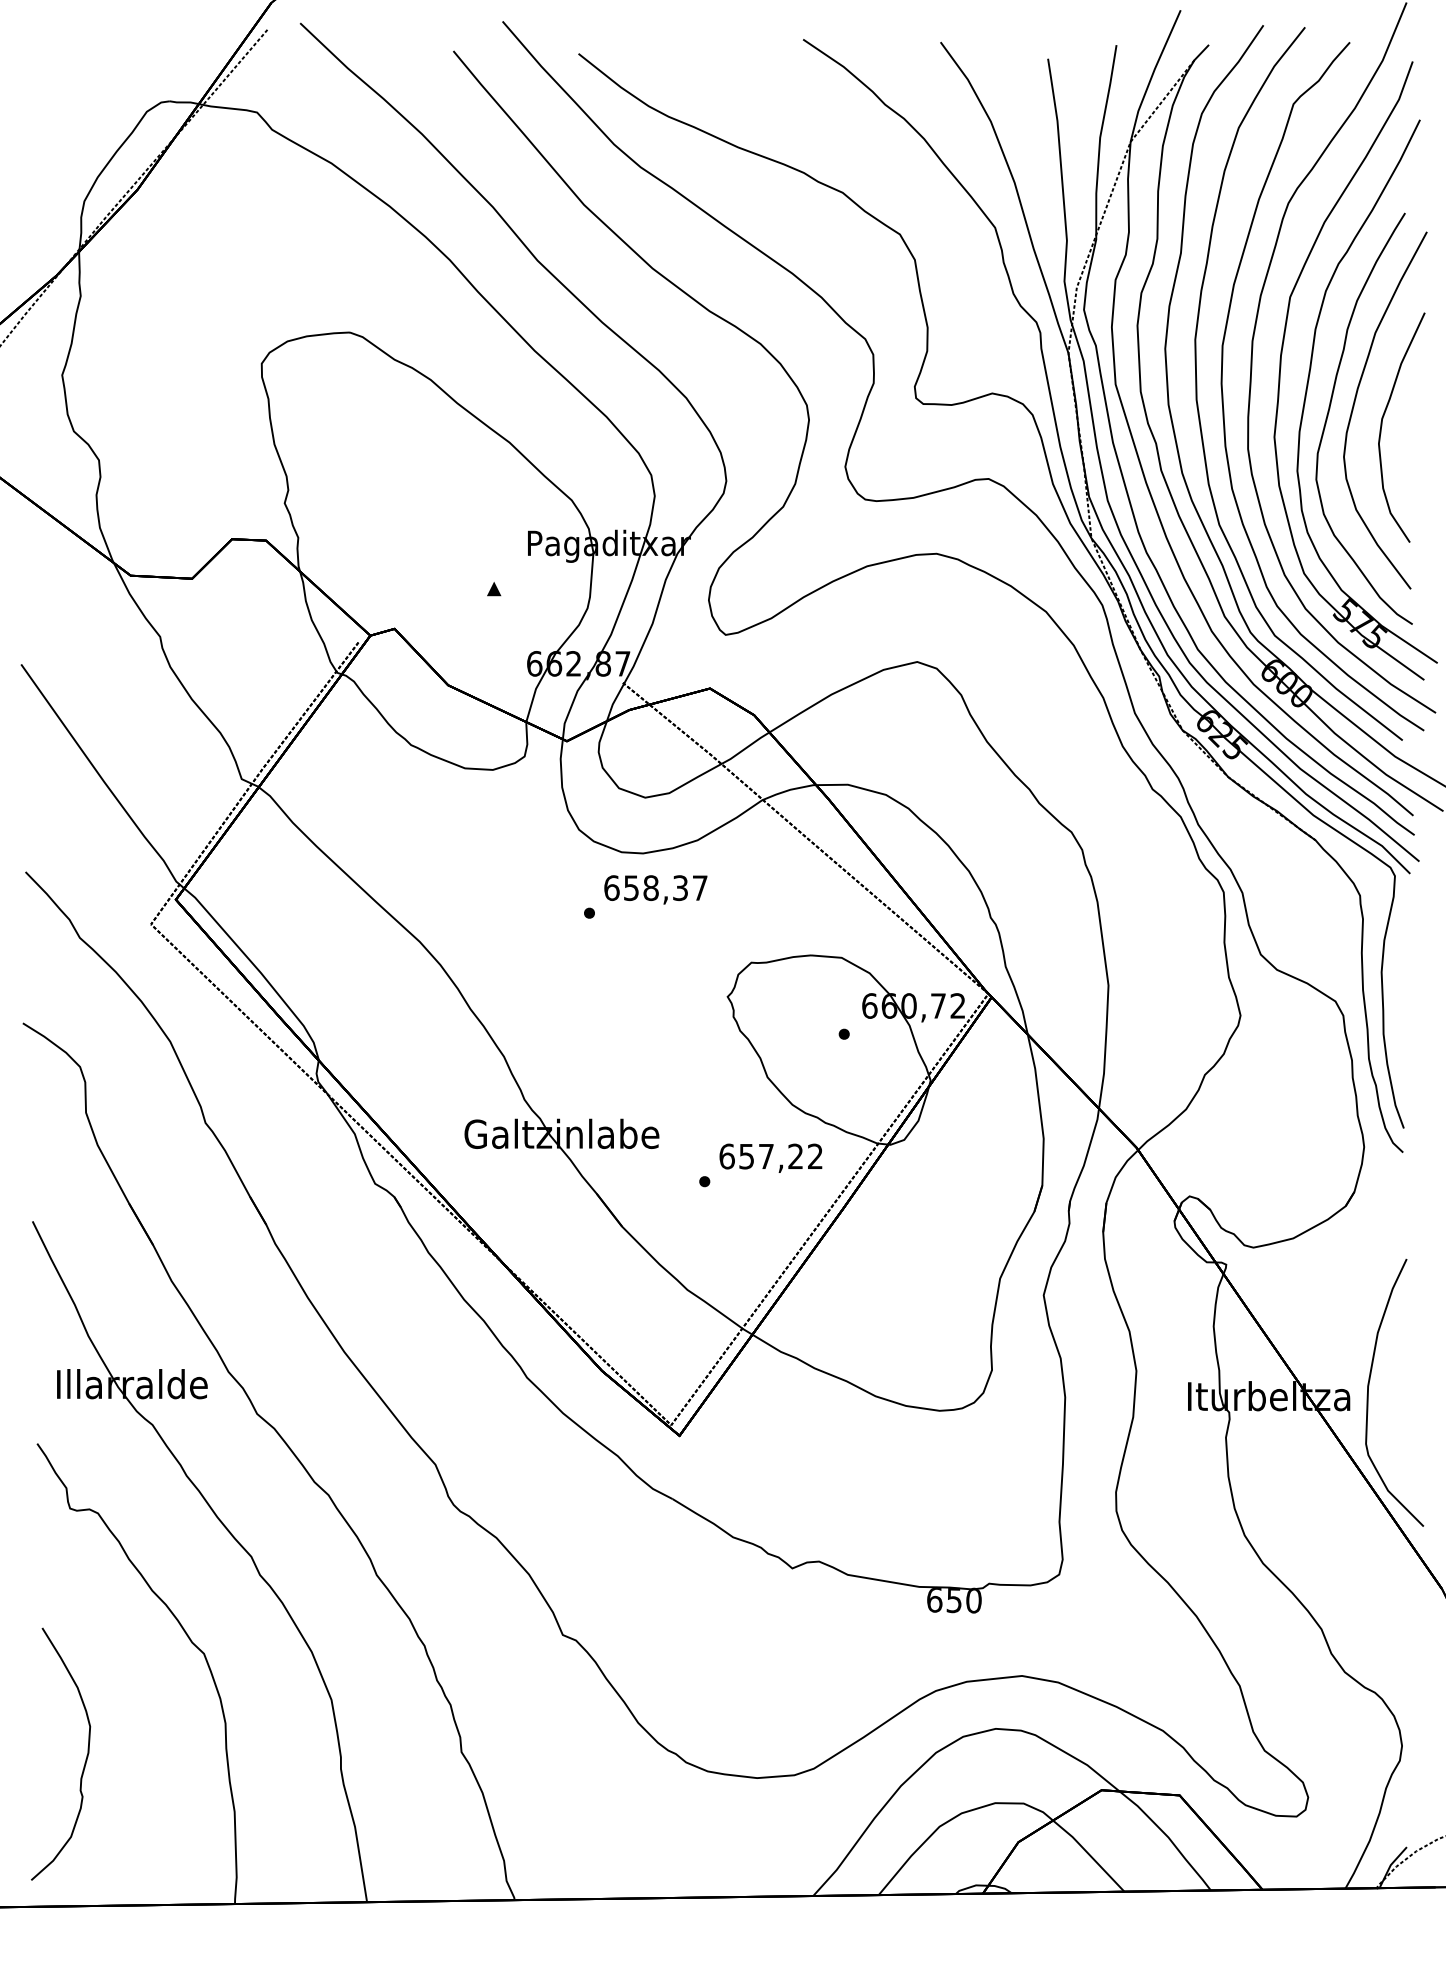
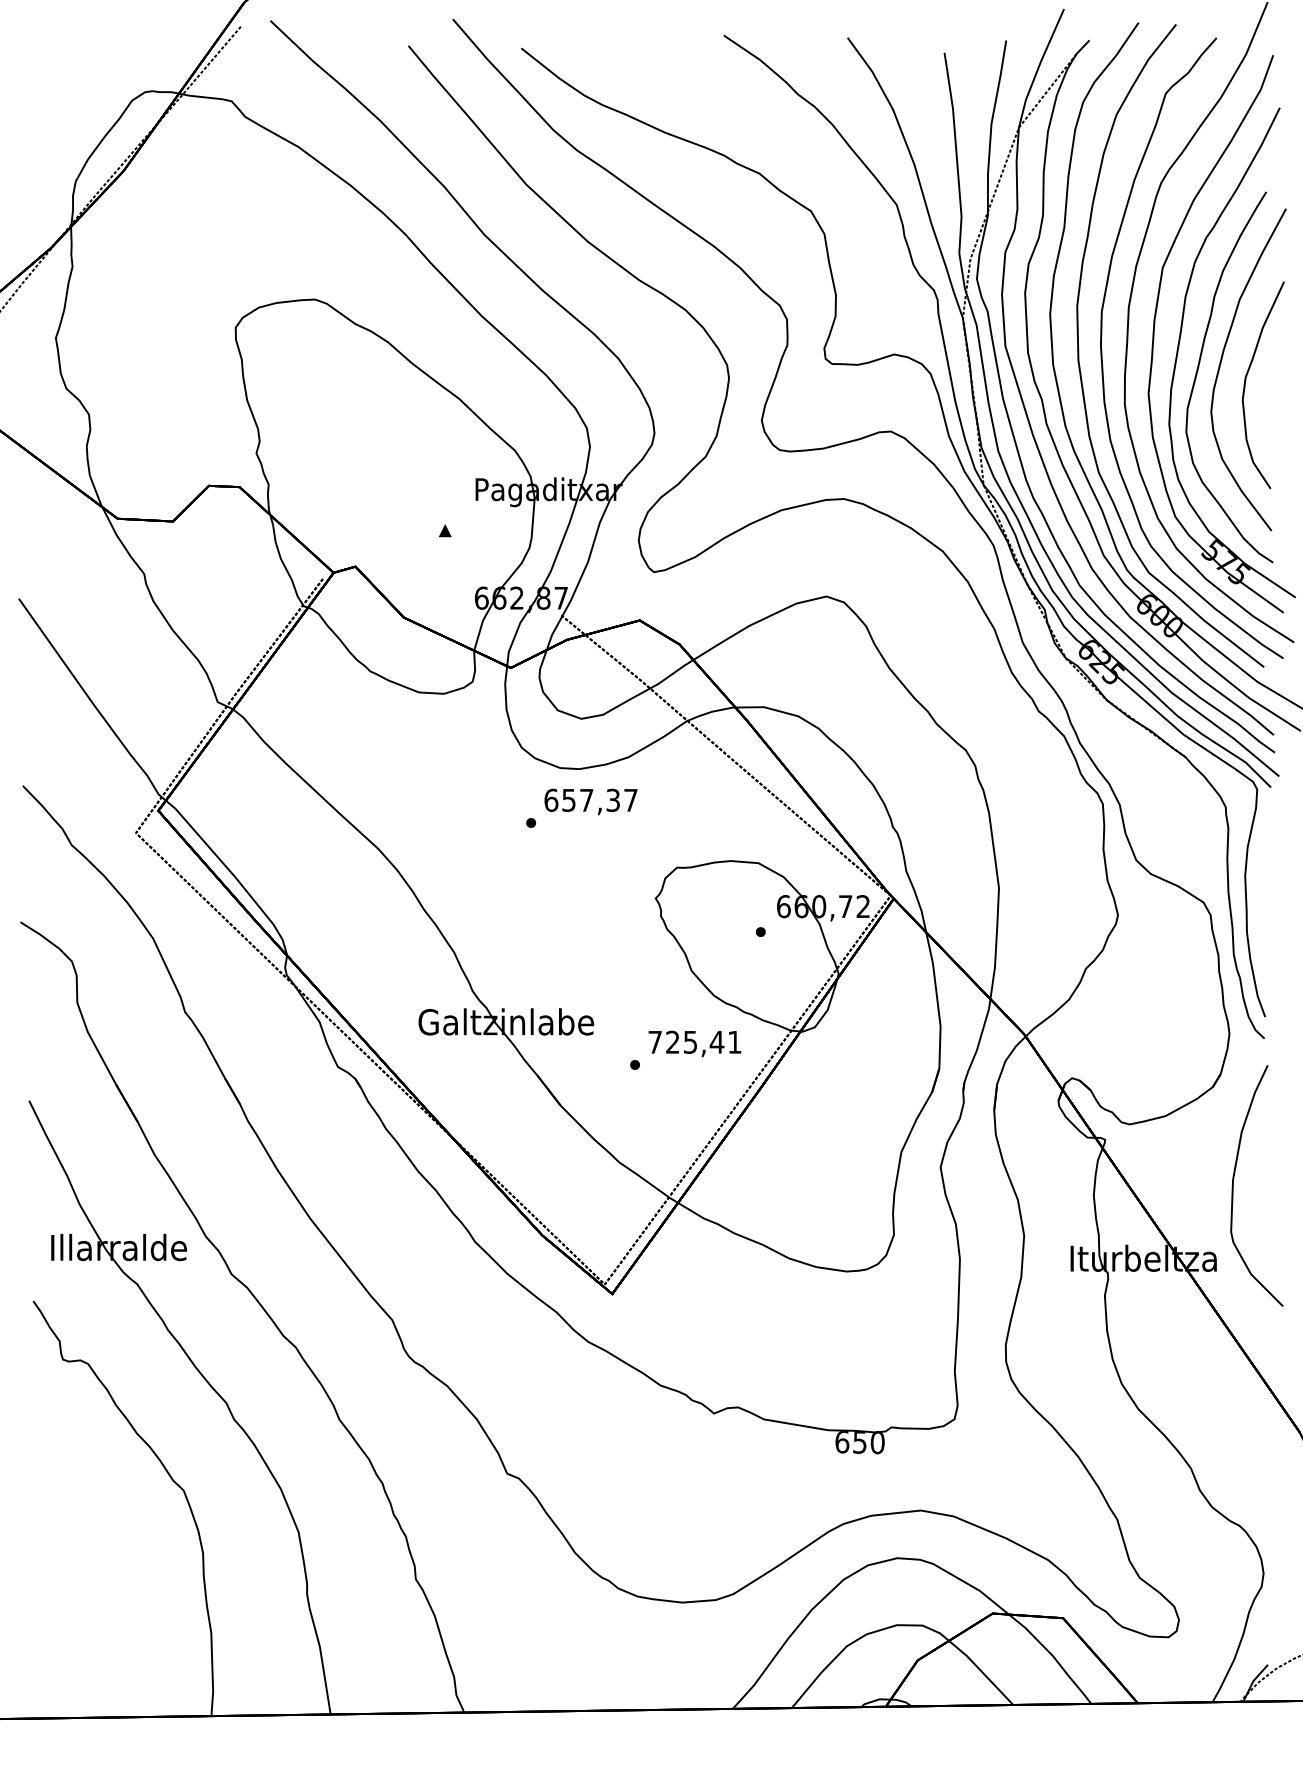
text: (650, 888) -> (586, 800), 658,37 -> 657,37
text: (770, 1156) -> (694, 1042), 657,22 -> 725,41
curve: (1369, 1385) -> (1234, 1179), moved
curve: (84, 1762) -> (75, 1588), removed

